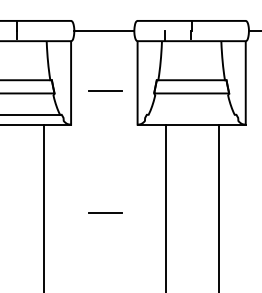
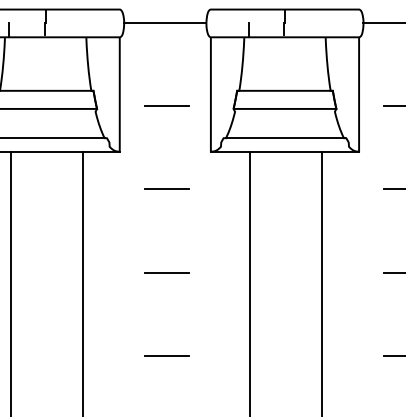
line: (192, 115) -> (285, 138), added
line: (105, 152) -> (166, 189), added
line: (105, 273) -> (166, 355), added

